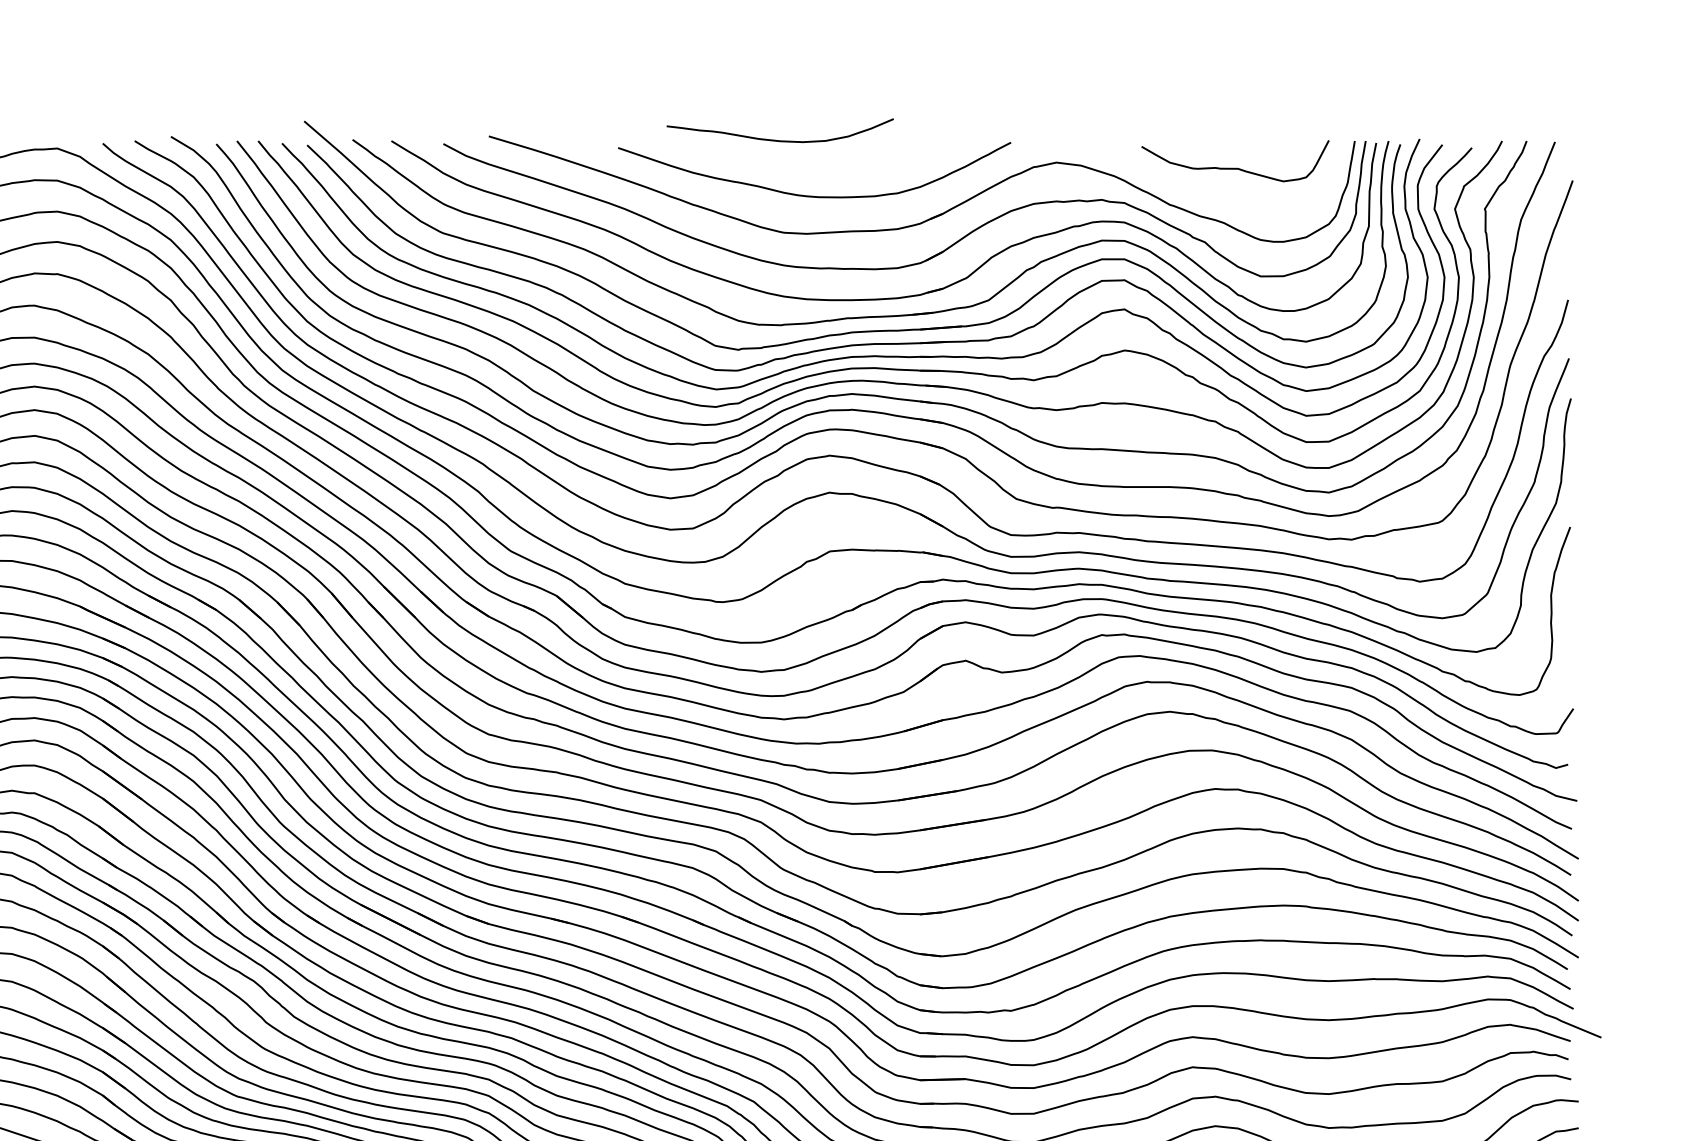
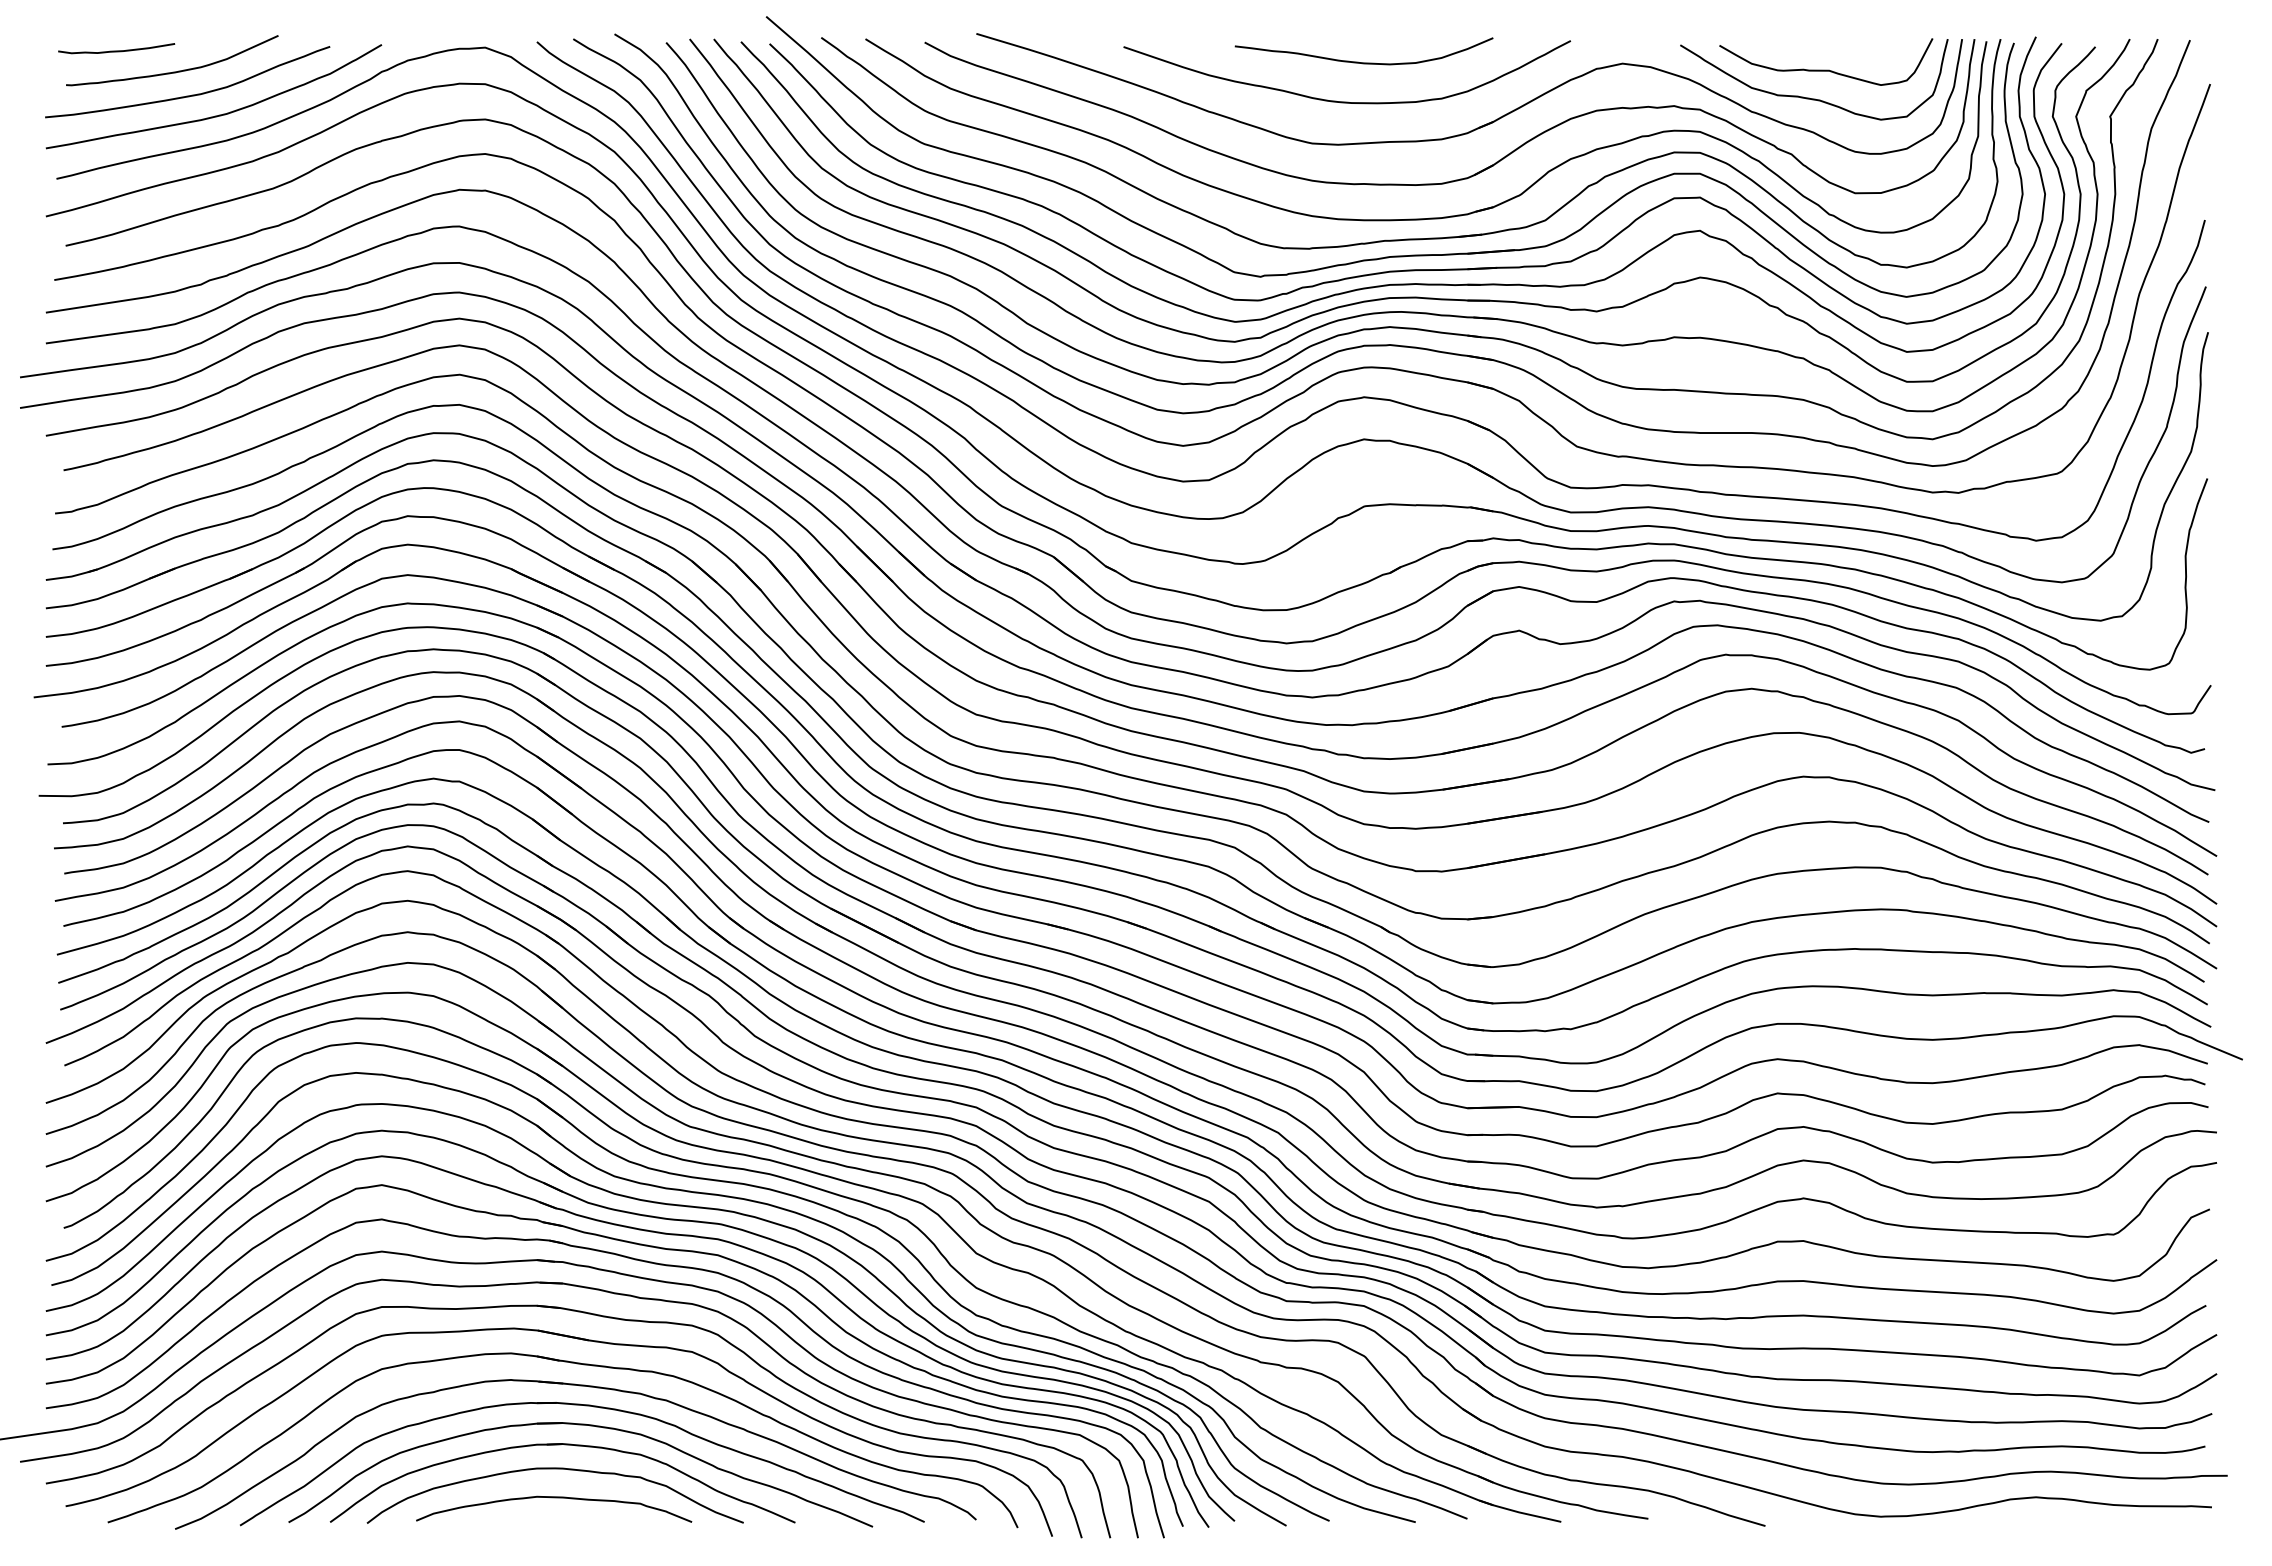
curve: (779, 140) -> (1363, 62), moved
curve: (1220, 192) -> (1809, 97), added

